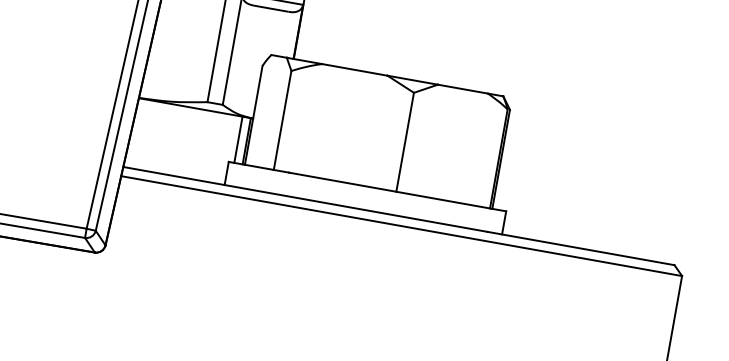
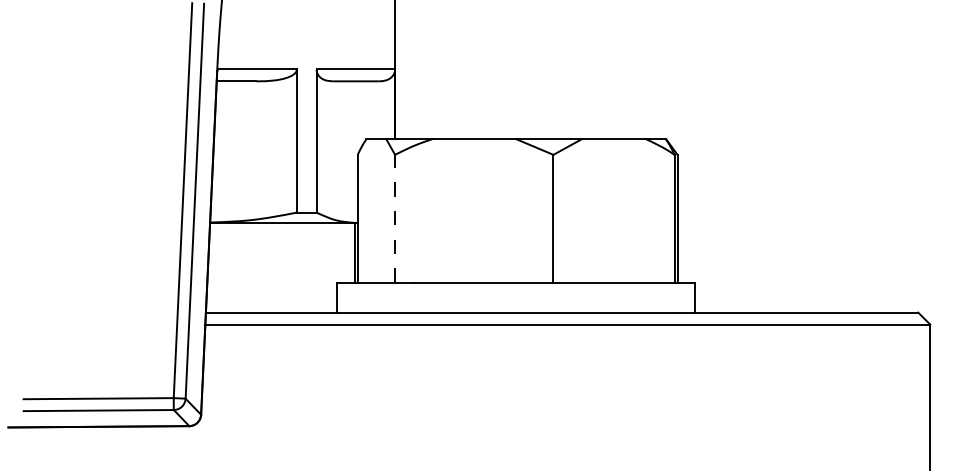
line: (282, 120) -> (395, 218), solid -> dashed
line: (238, 139) -> (344, 252), removed

